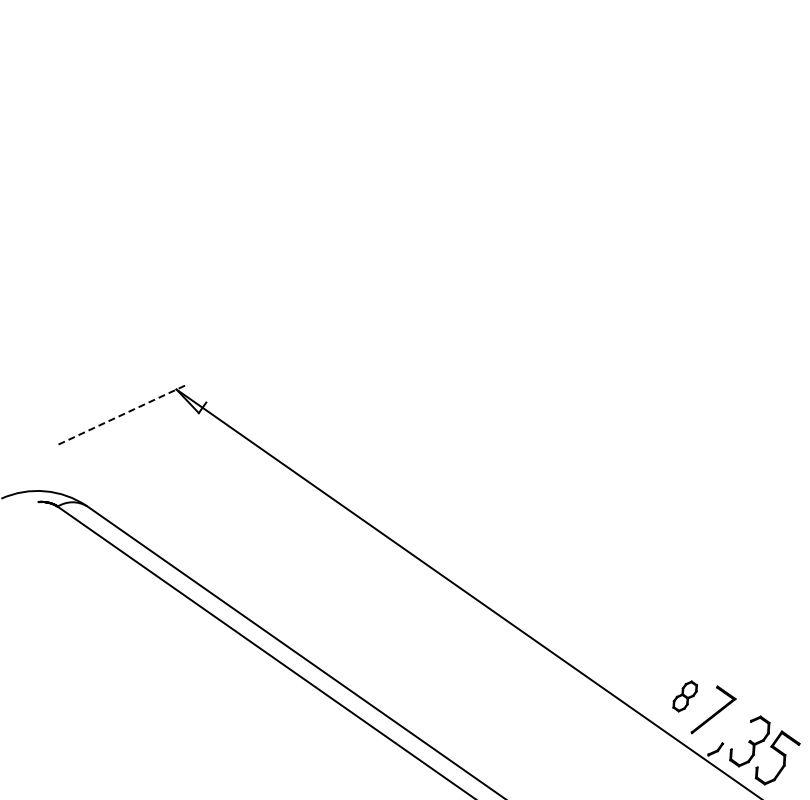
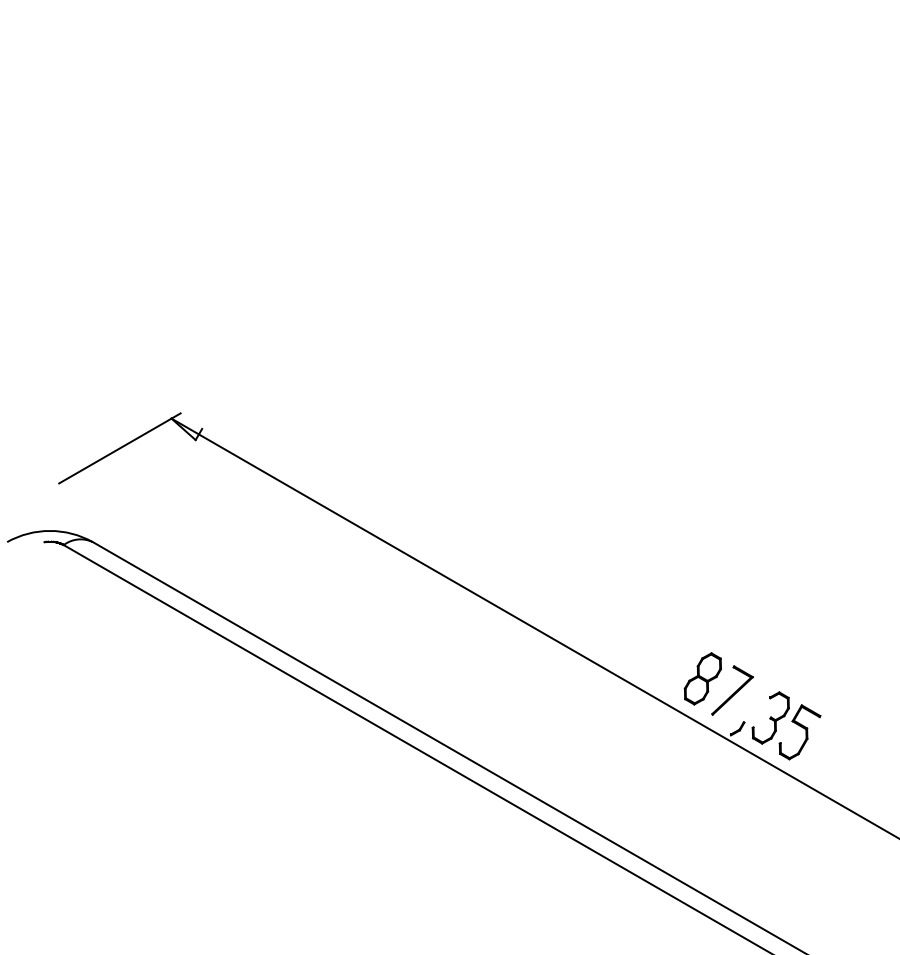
line: (122, 414) -> (120, 448), dashed -> solid
part: (685, 696) -> (702, 678), size x1.67

